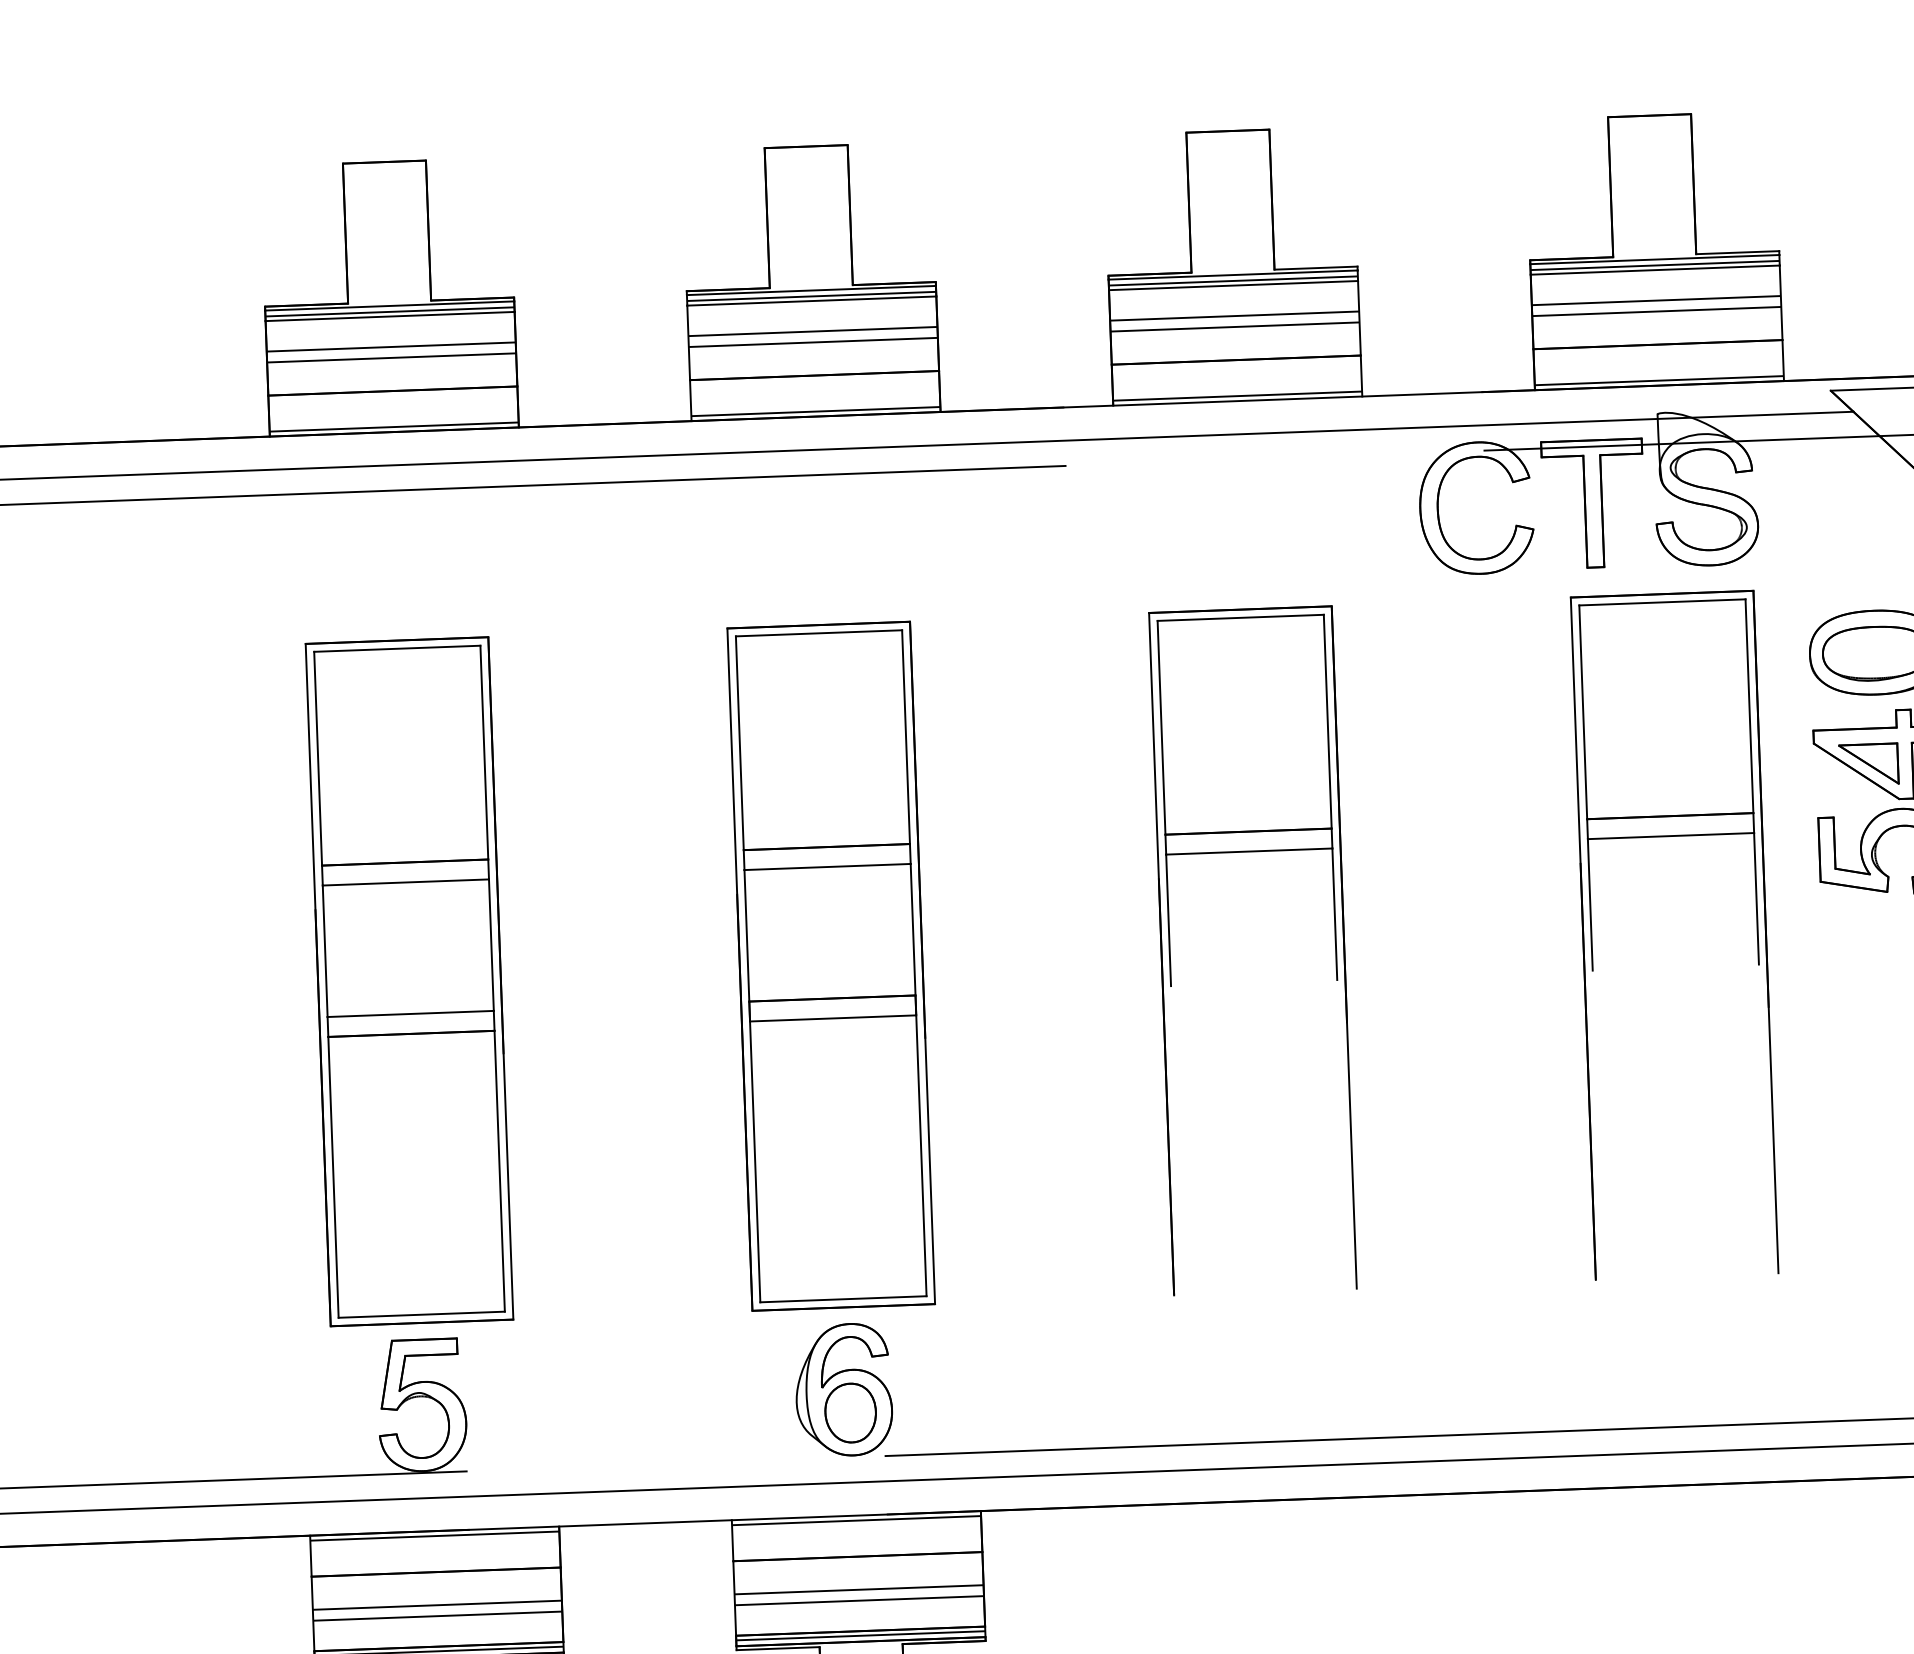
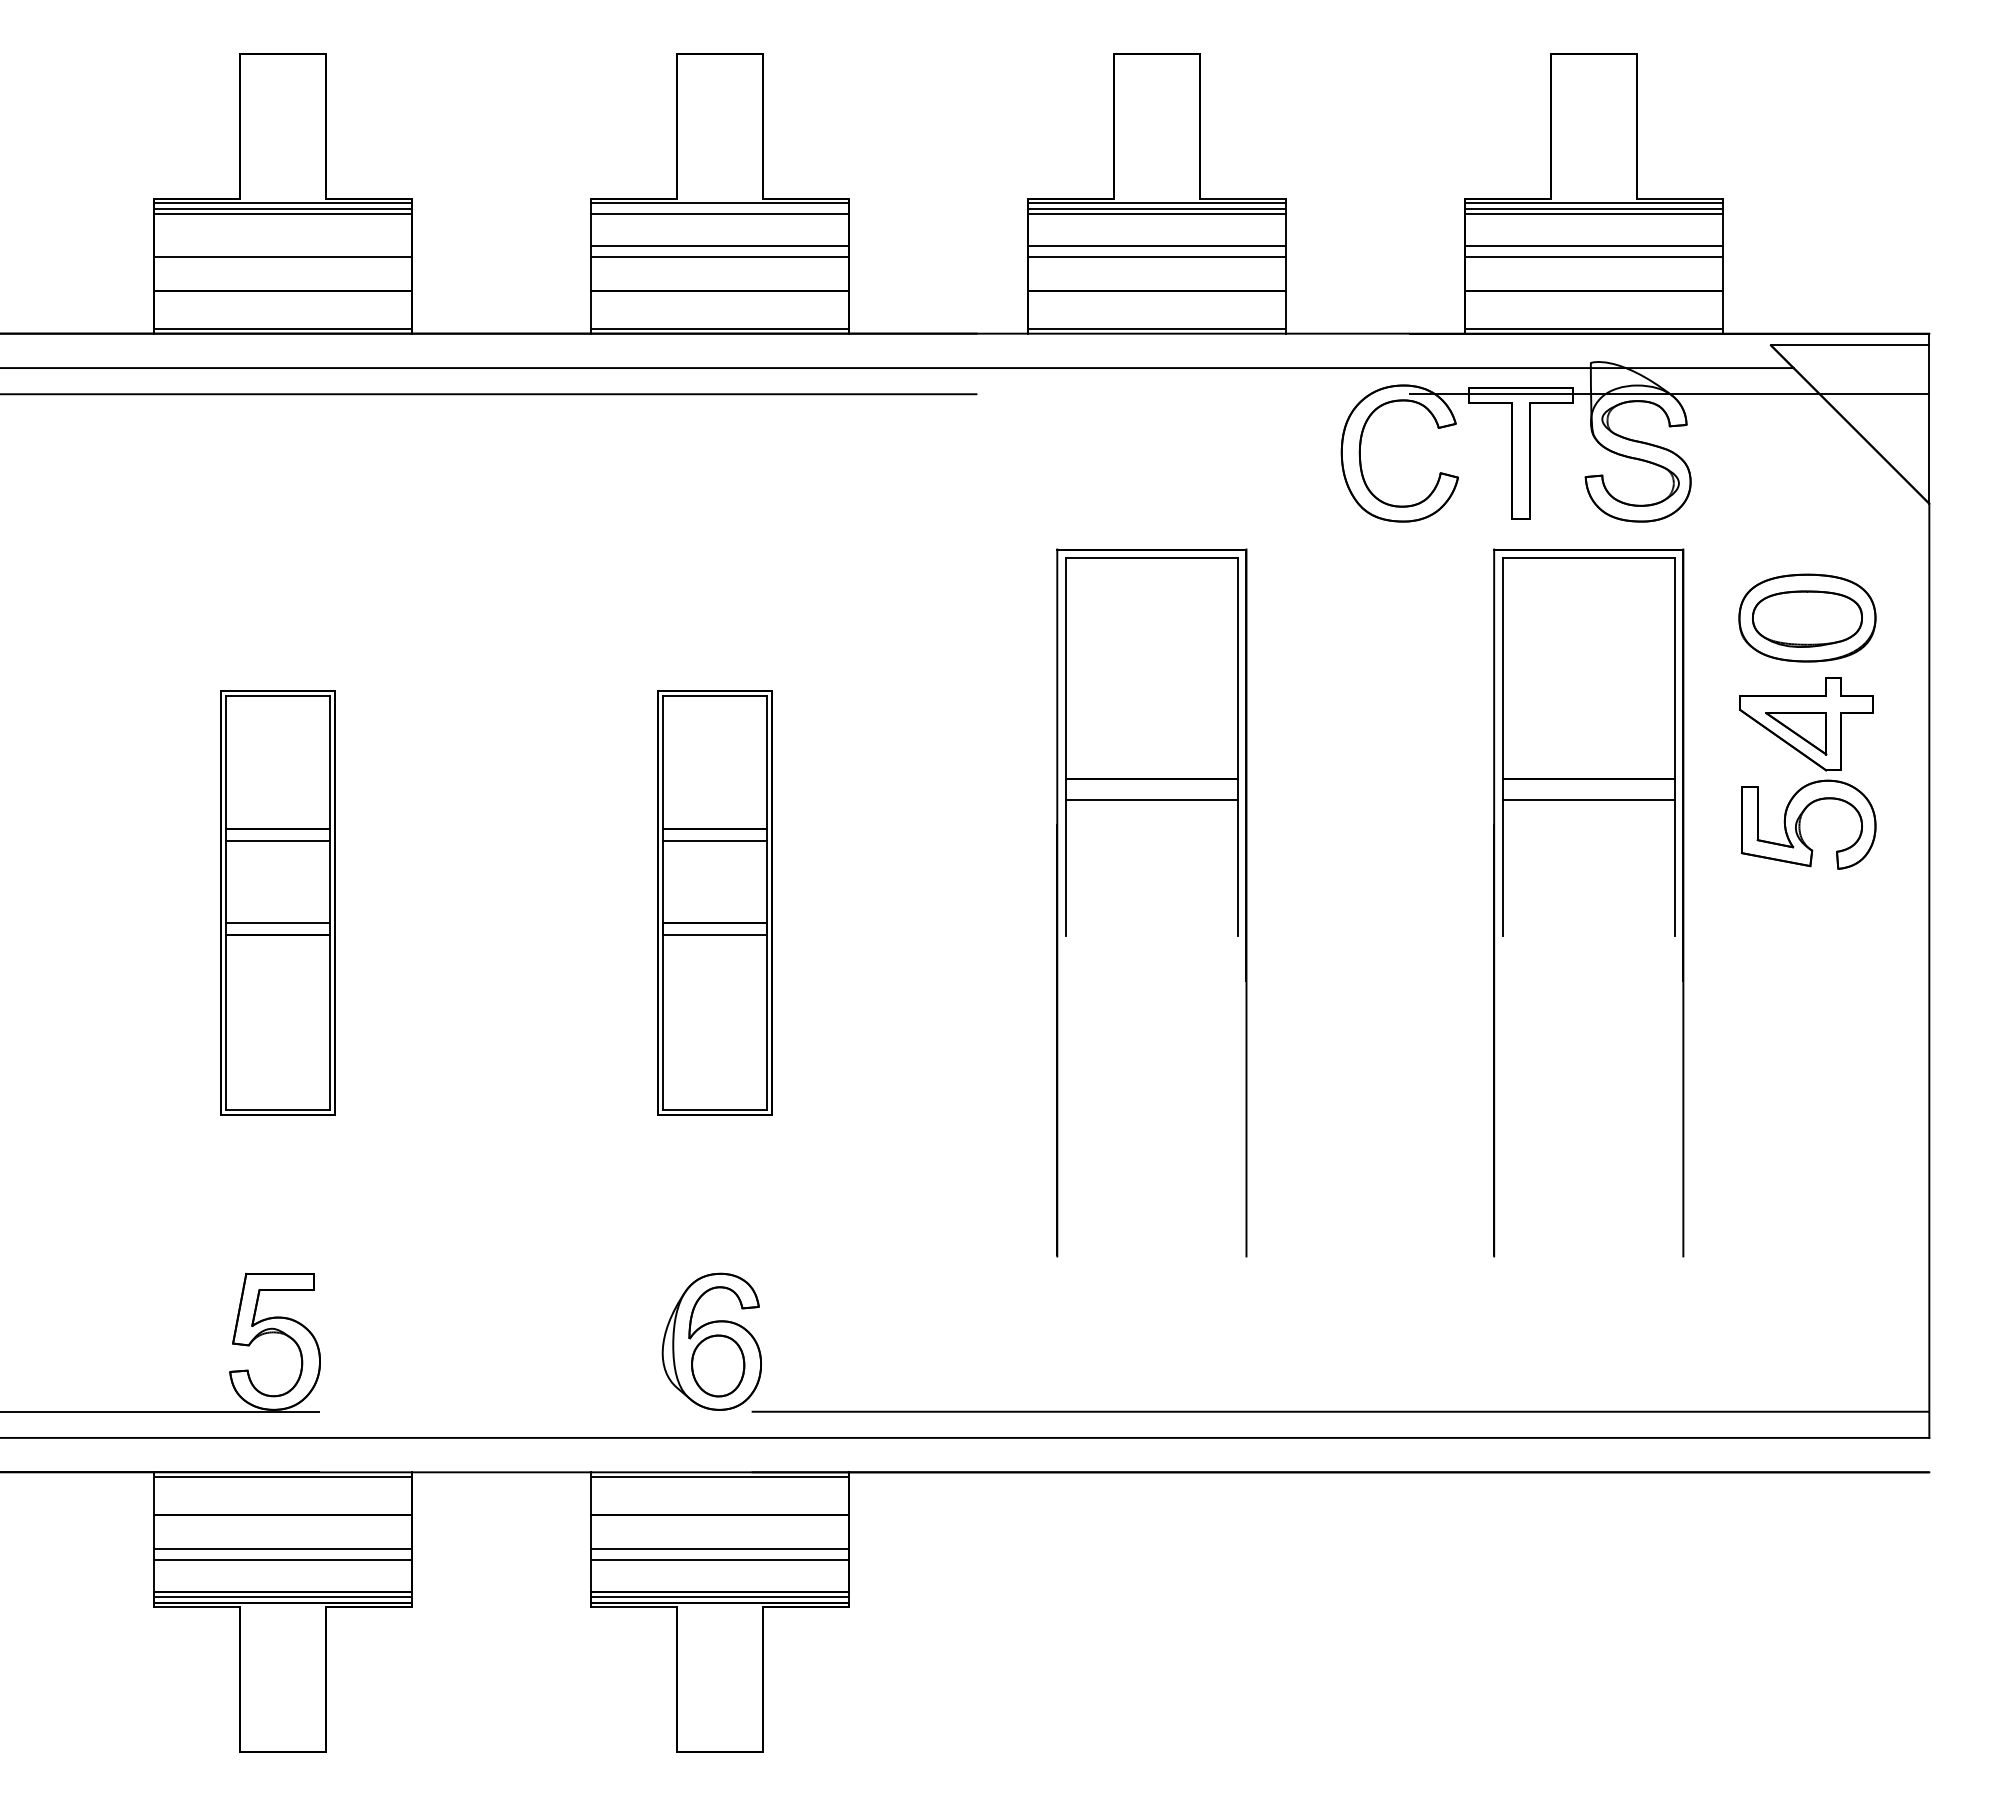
line: (812, 296) -> (720, 209), removed
line: (391, 346) -> (283, 245), removed
part: (830, 965) -> (714, 902), size x0.6
part: (408, 981) -> (277, 902), size x0.6

